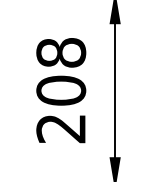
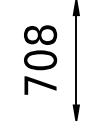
text: (61, 128) -> (40, 85), 208 -> 708

